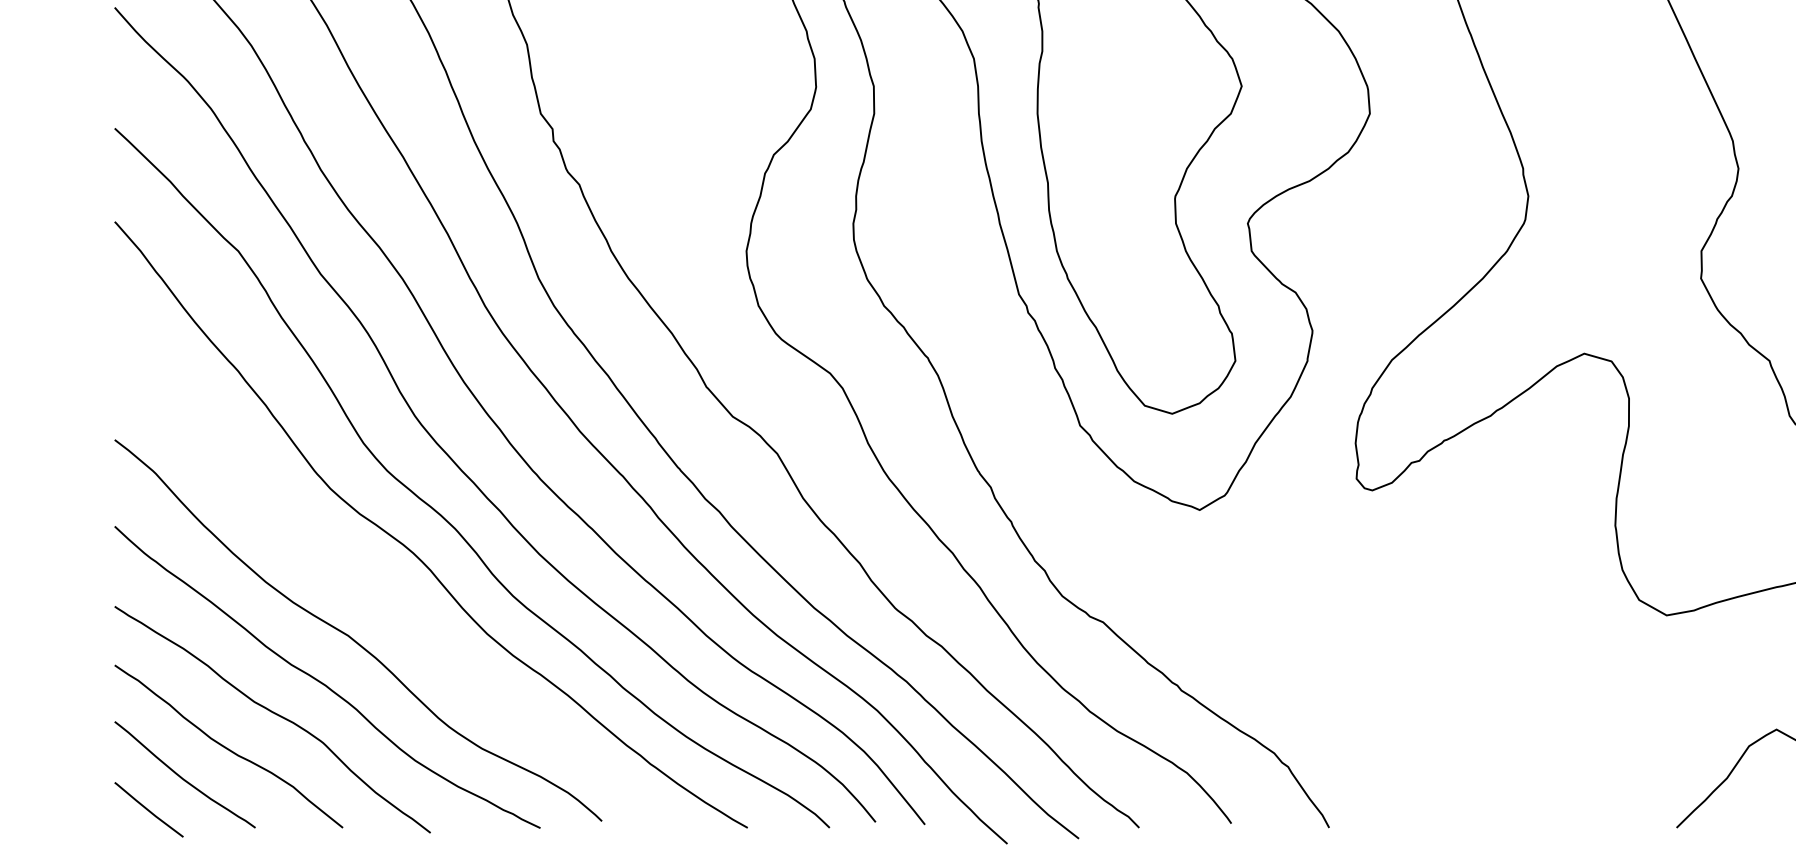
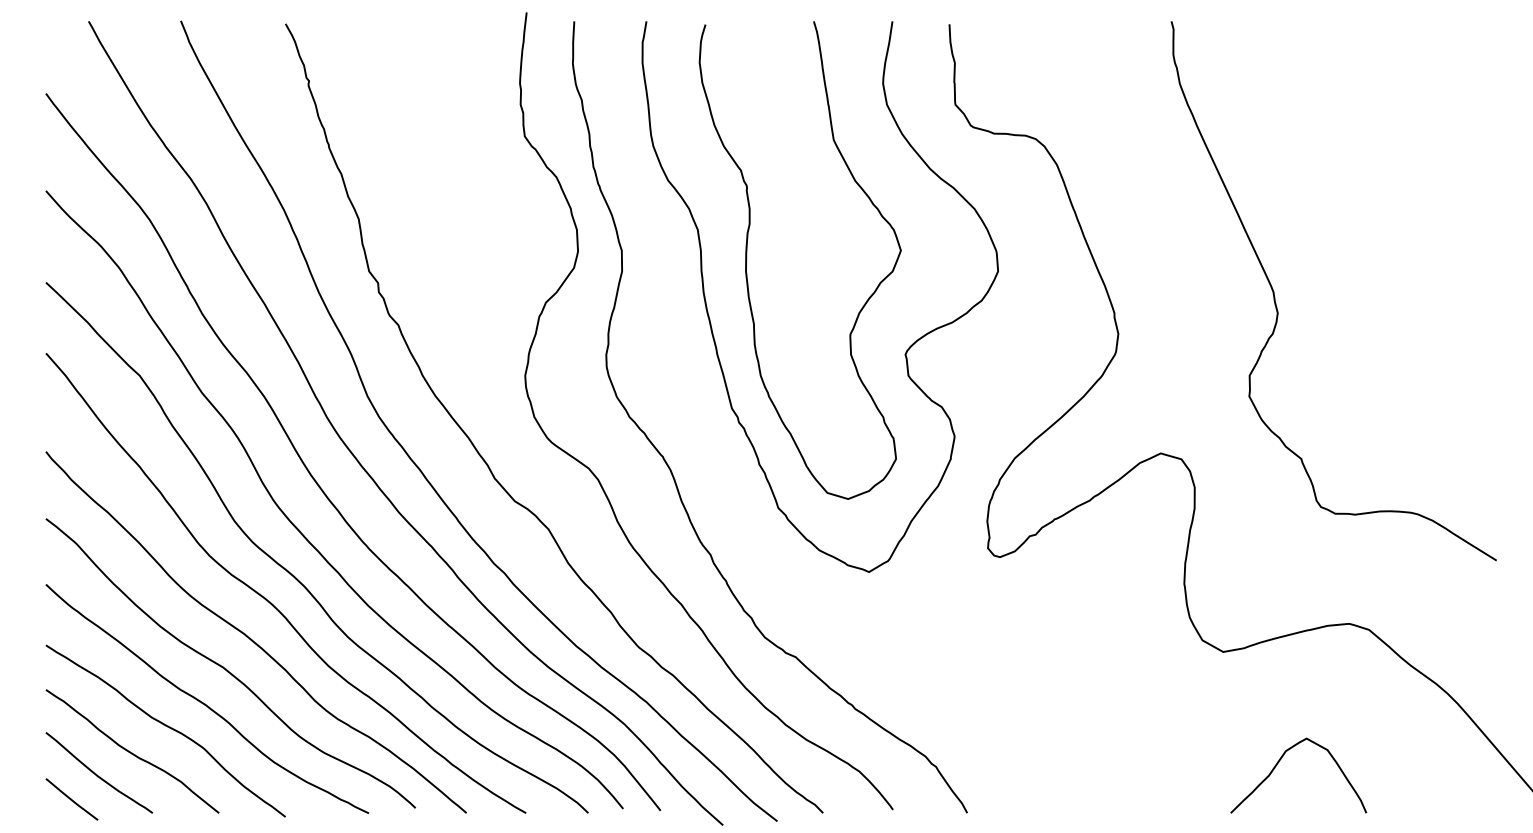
curve: (385, 597) -> (251, 638), added

